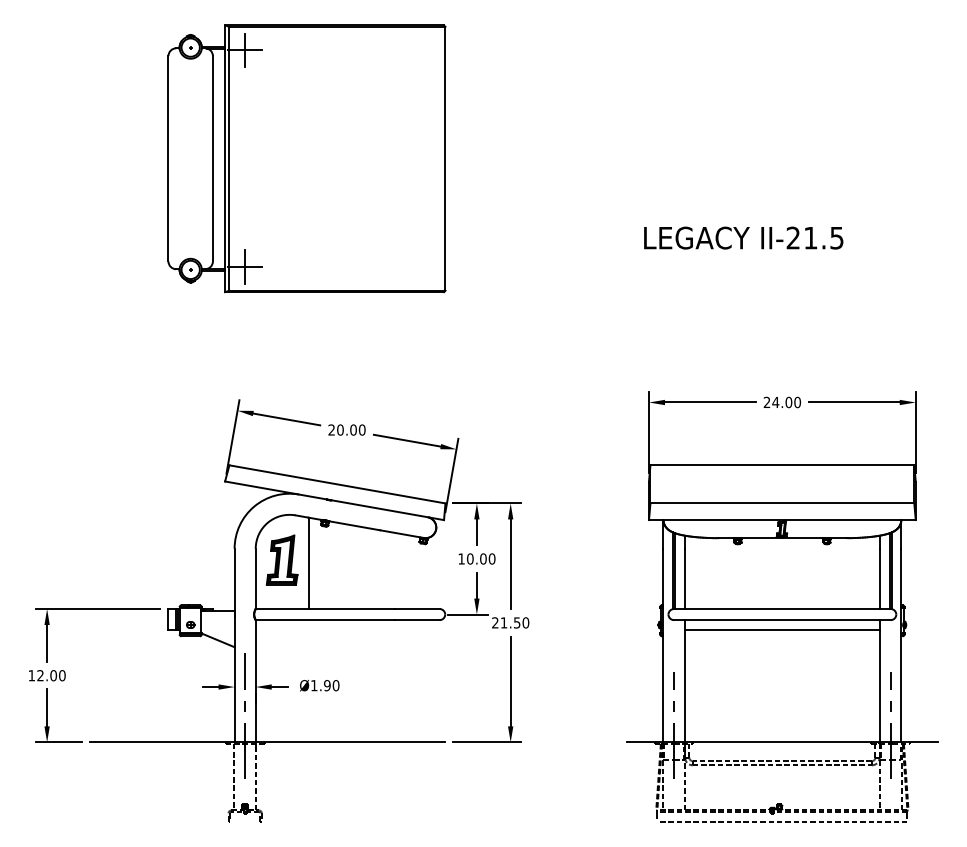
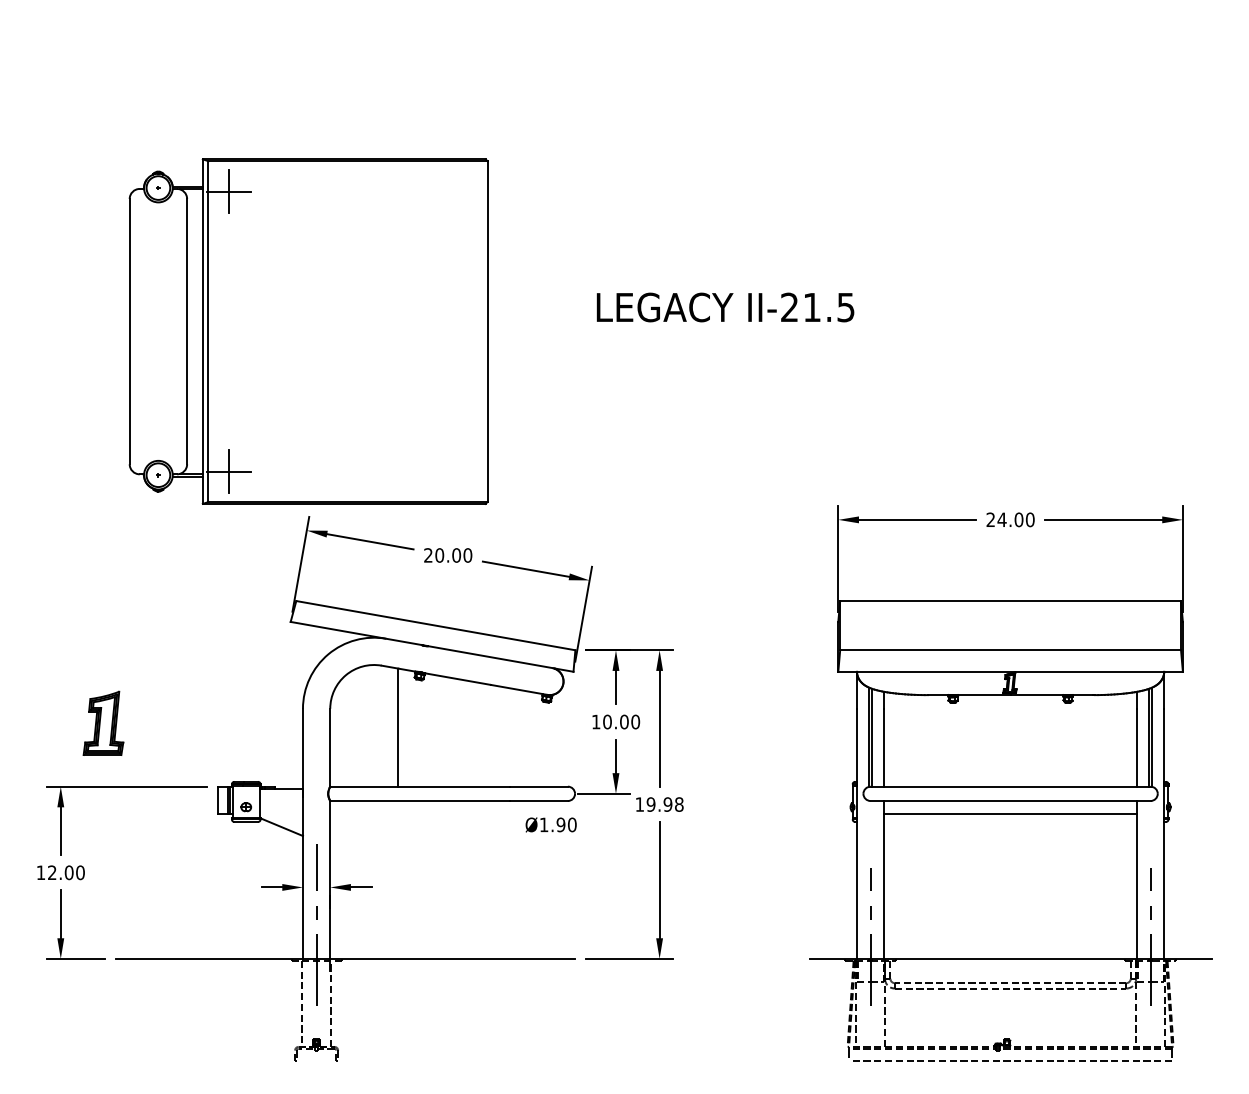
part: (306, 158) -> (308, 331), moved
text: (743, 237) -> (725, 306), moved
part: (282, 559) -> (103, 722), moved
text: (510, 622) -> (659, 804), 21.50 -> 19.98
text: (319, 685) -> (550, 824), moved

